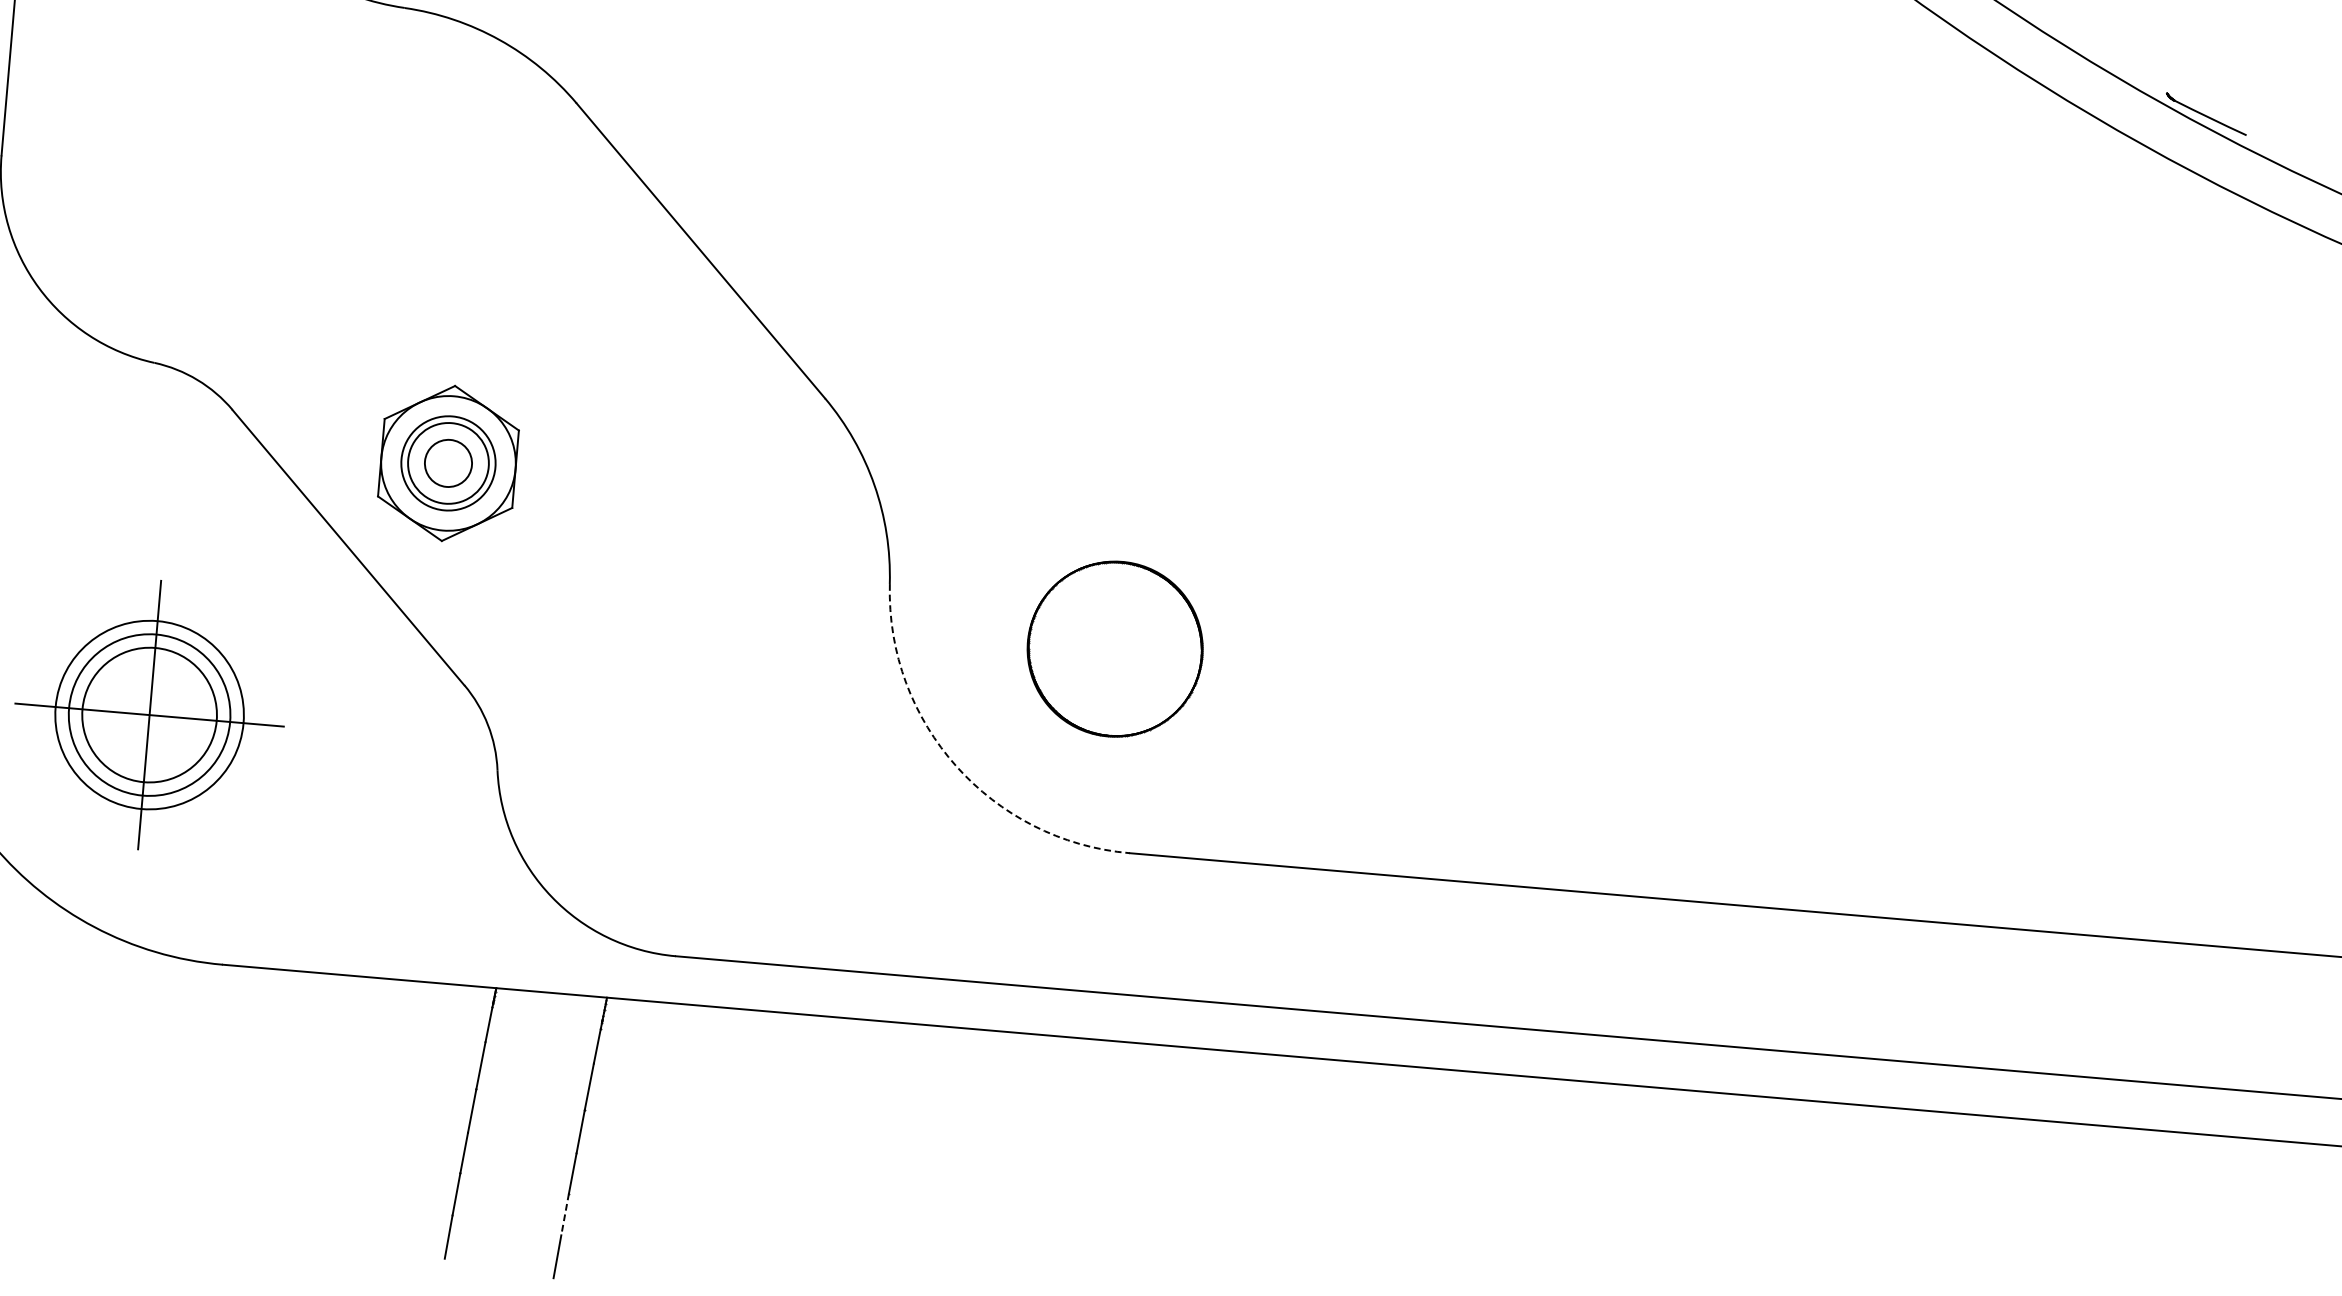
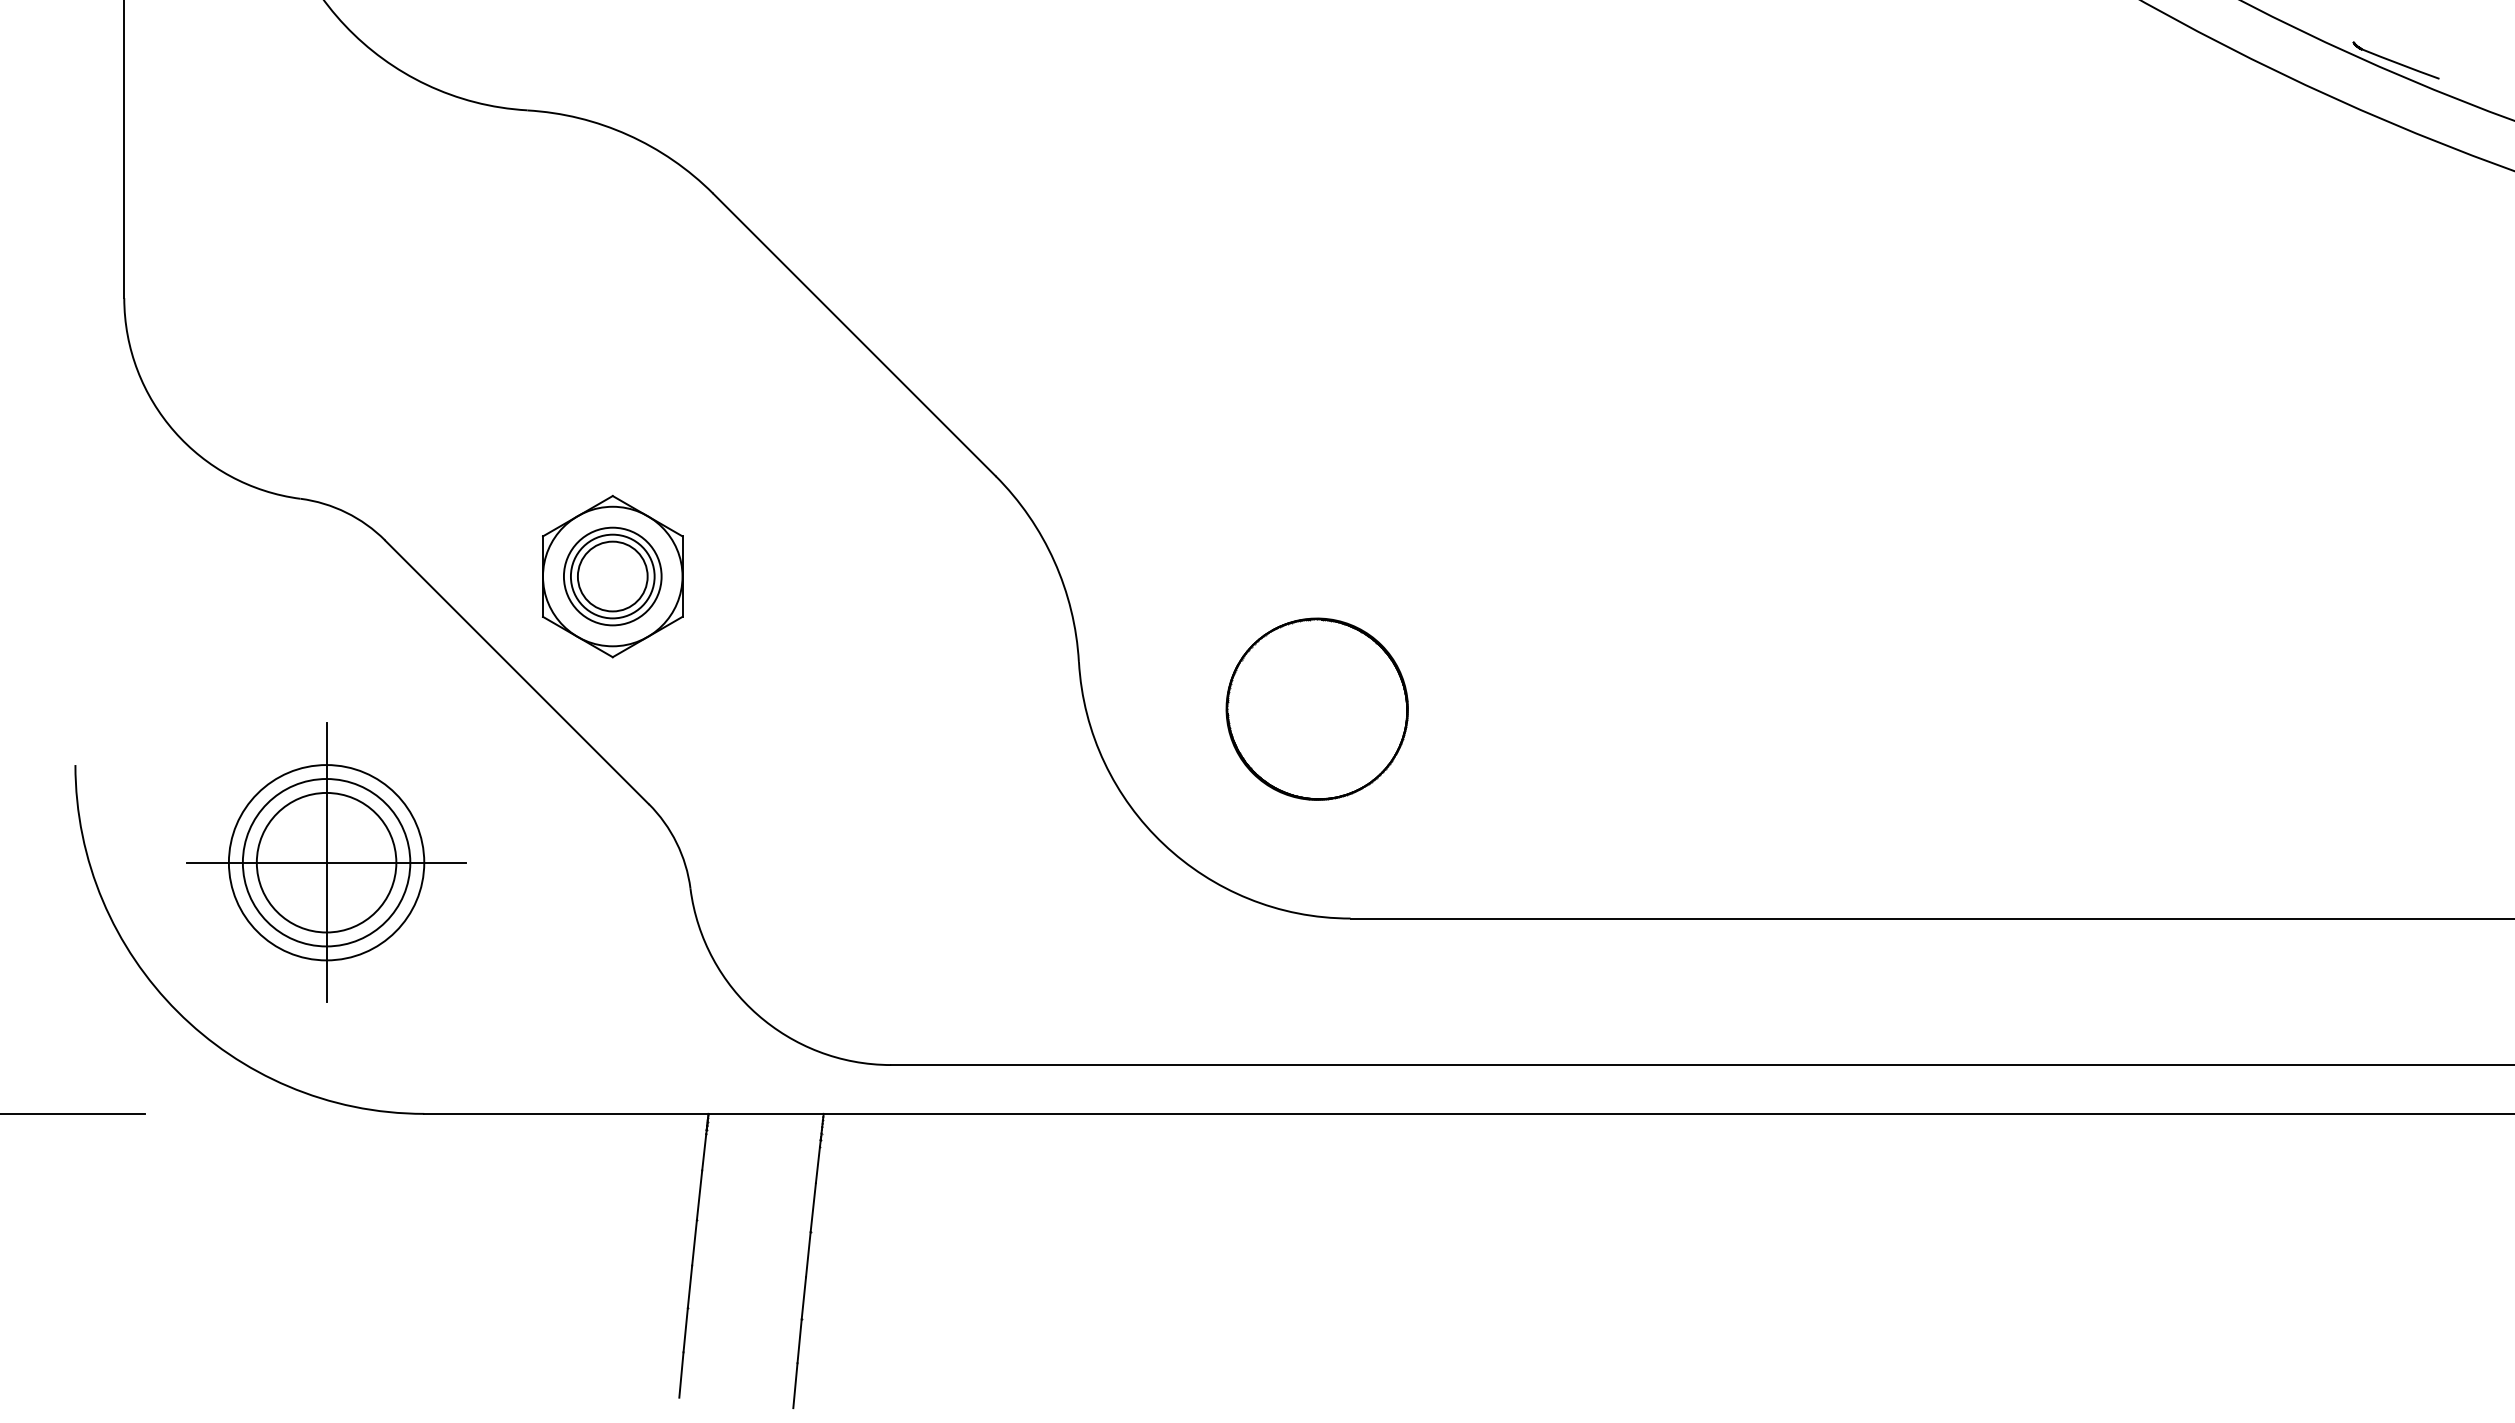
circle: (448, 463) -> (612, 576), size x1.43
arc: (956, 766) -> (1163, 844), dashed -> solid
line: (565, 1214) -> (799, 1341), dashed -> solid

